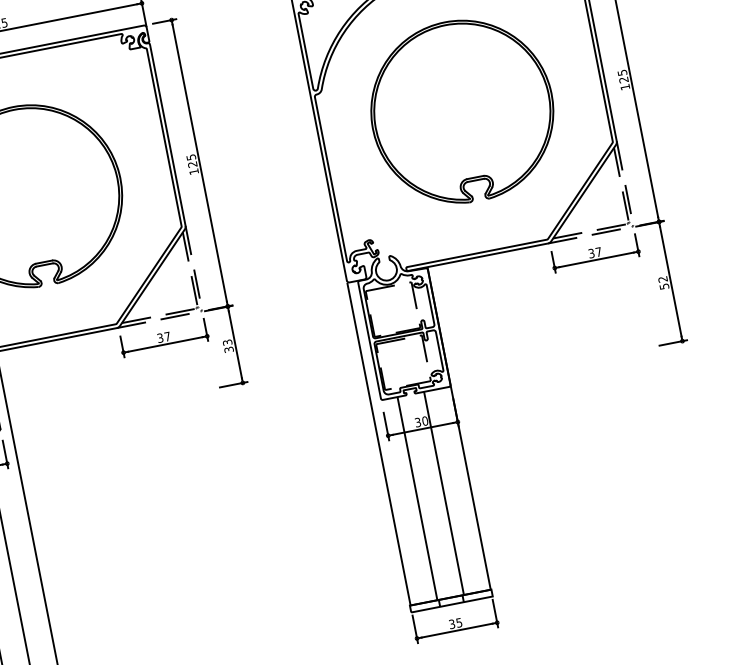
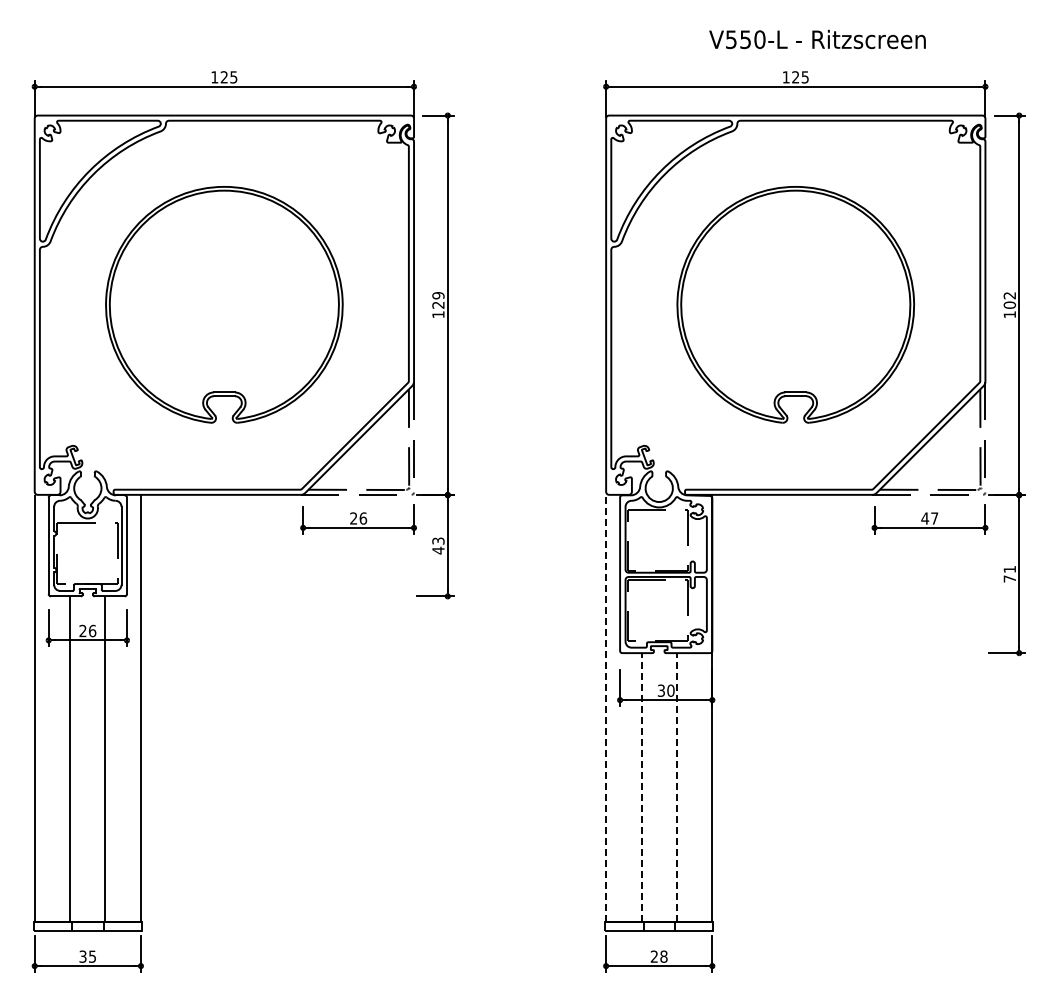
text: (622, 76) -> (1009, 300), 125 -> 102
text: (191, 157) -> (438, 295), 125 -> 129
text: (591, 253) -> (925, 518), 37 -> 47
text: (663, 283) -> (1009, 574), 52 -> 71
text: (163, 337) -> (358, 518), 37 -> 26
text: (229, 349) -> (438, 550), 33 -> 43
line: (379, 444) -> (606, 708), solid -> dashed
line: (443, 493) -> (676, 787), solid -> dashed
line: (417, 498) -> (641, 787), solid -> dashed
text: (455, 623) -> (659, 956), 35 -> 28

